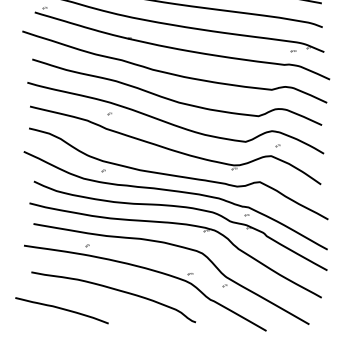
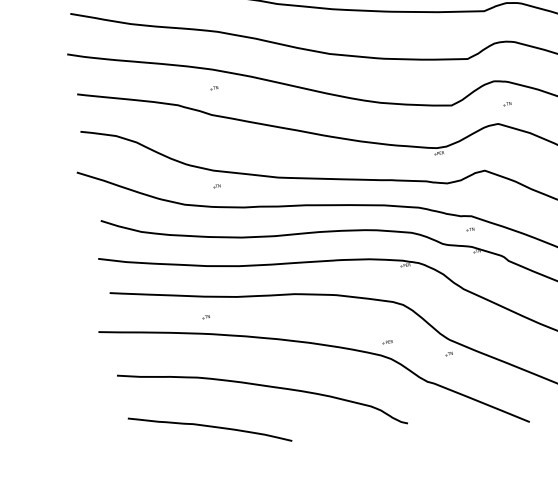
curve: (61, 309) -> (208, 427), moved

